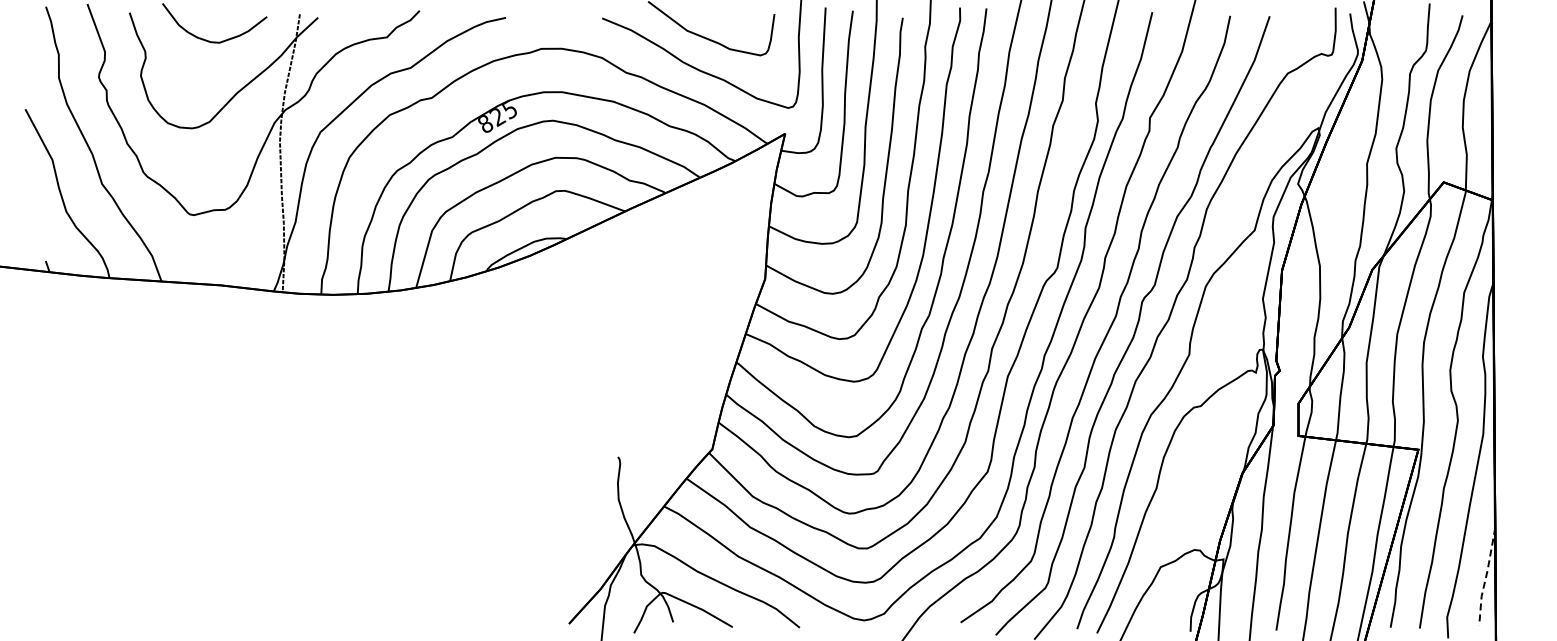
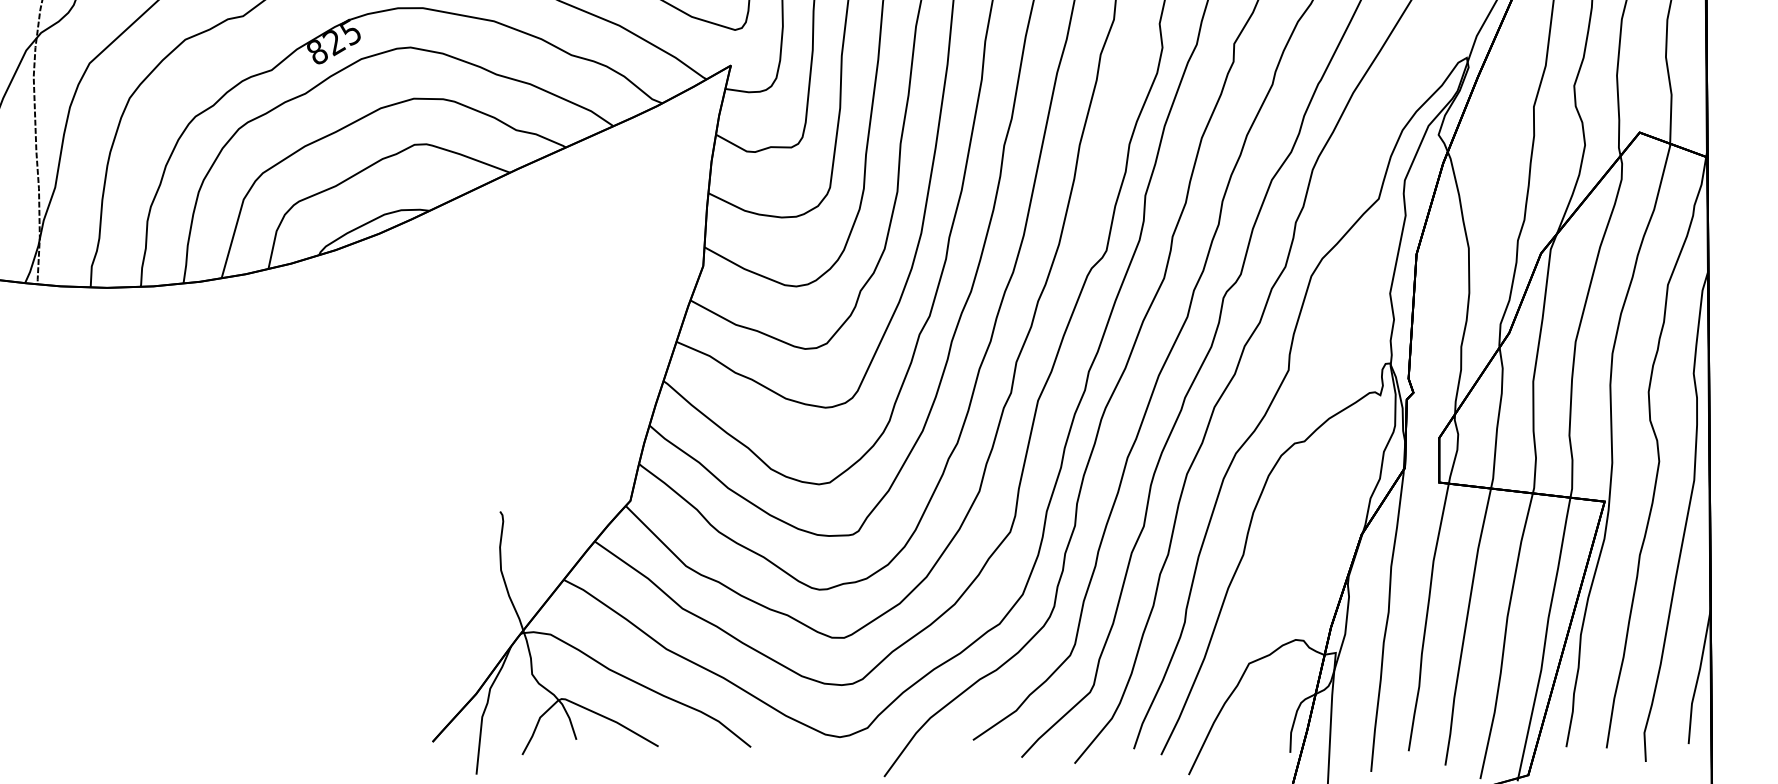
line: (1486, 576) -> (1698, 676), dashed -> solid

